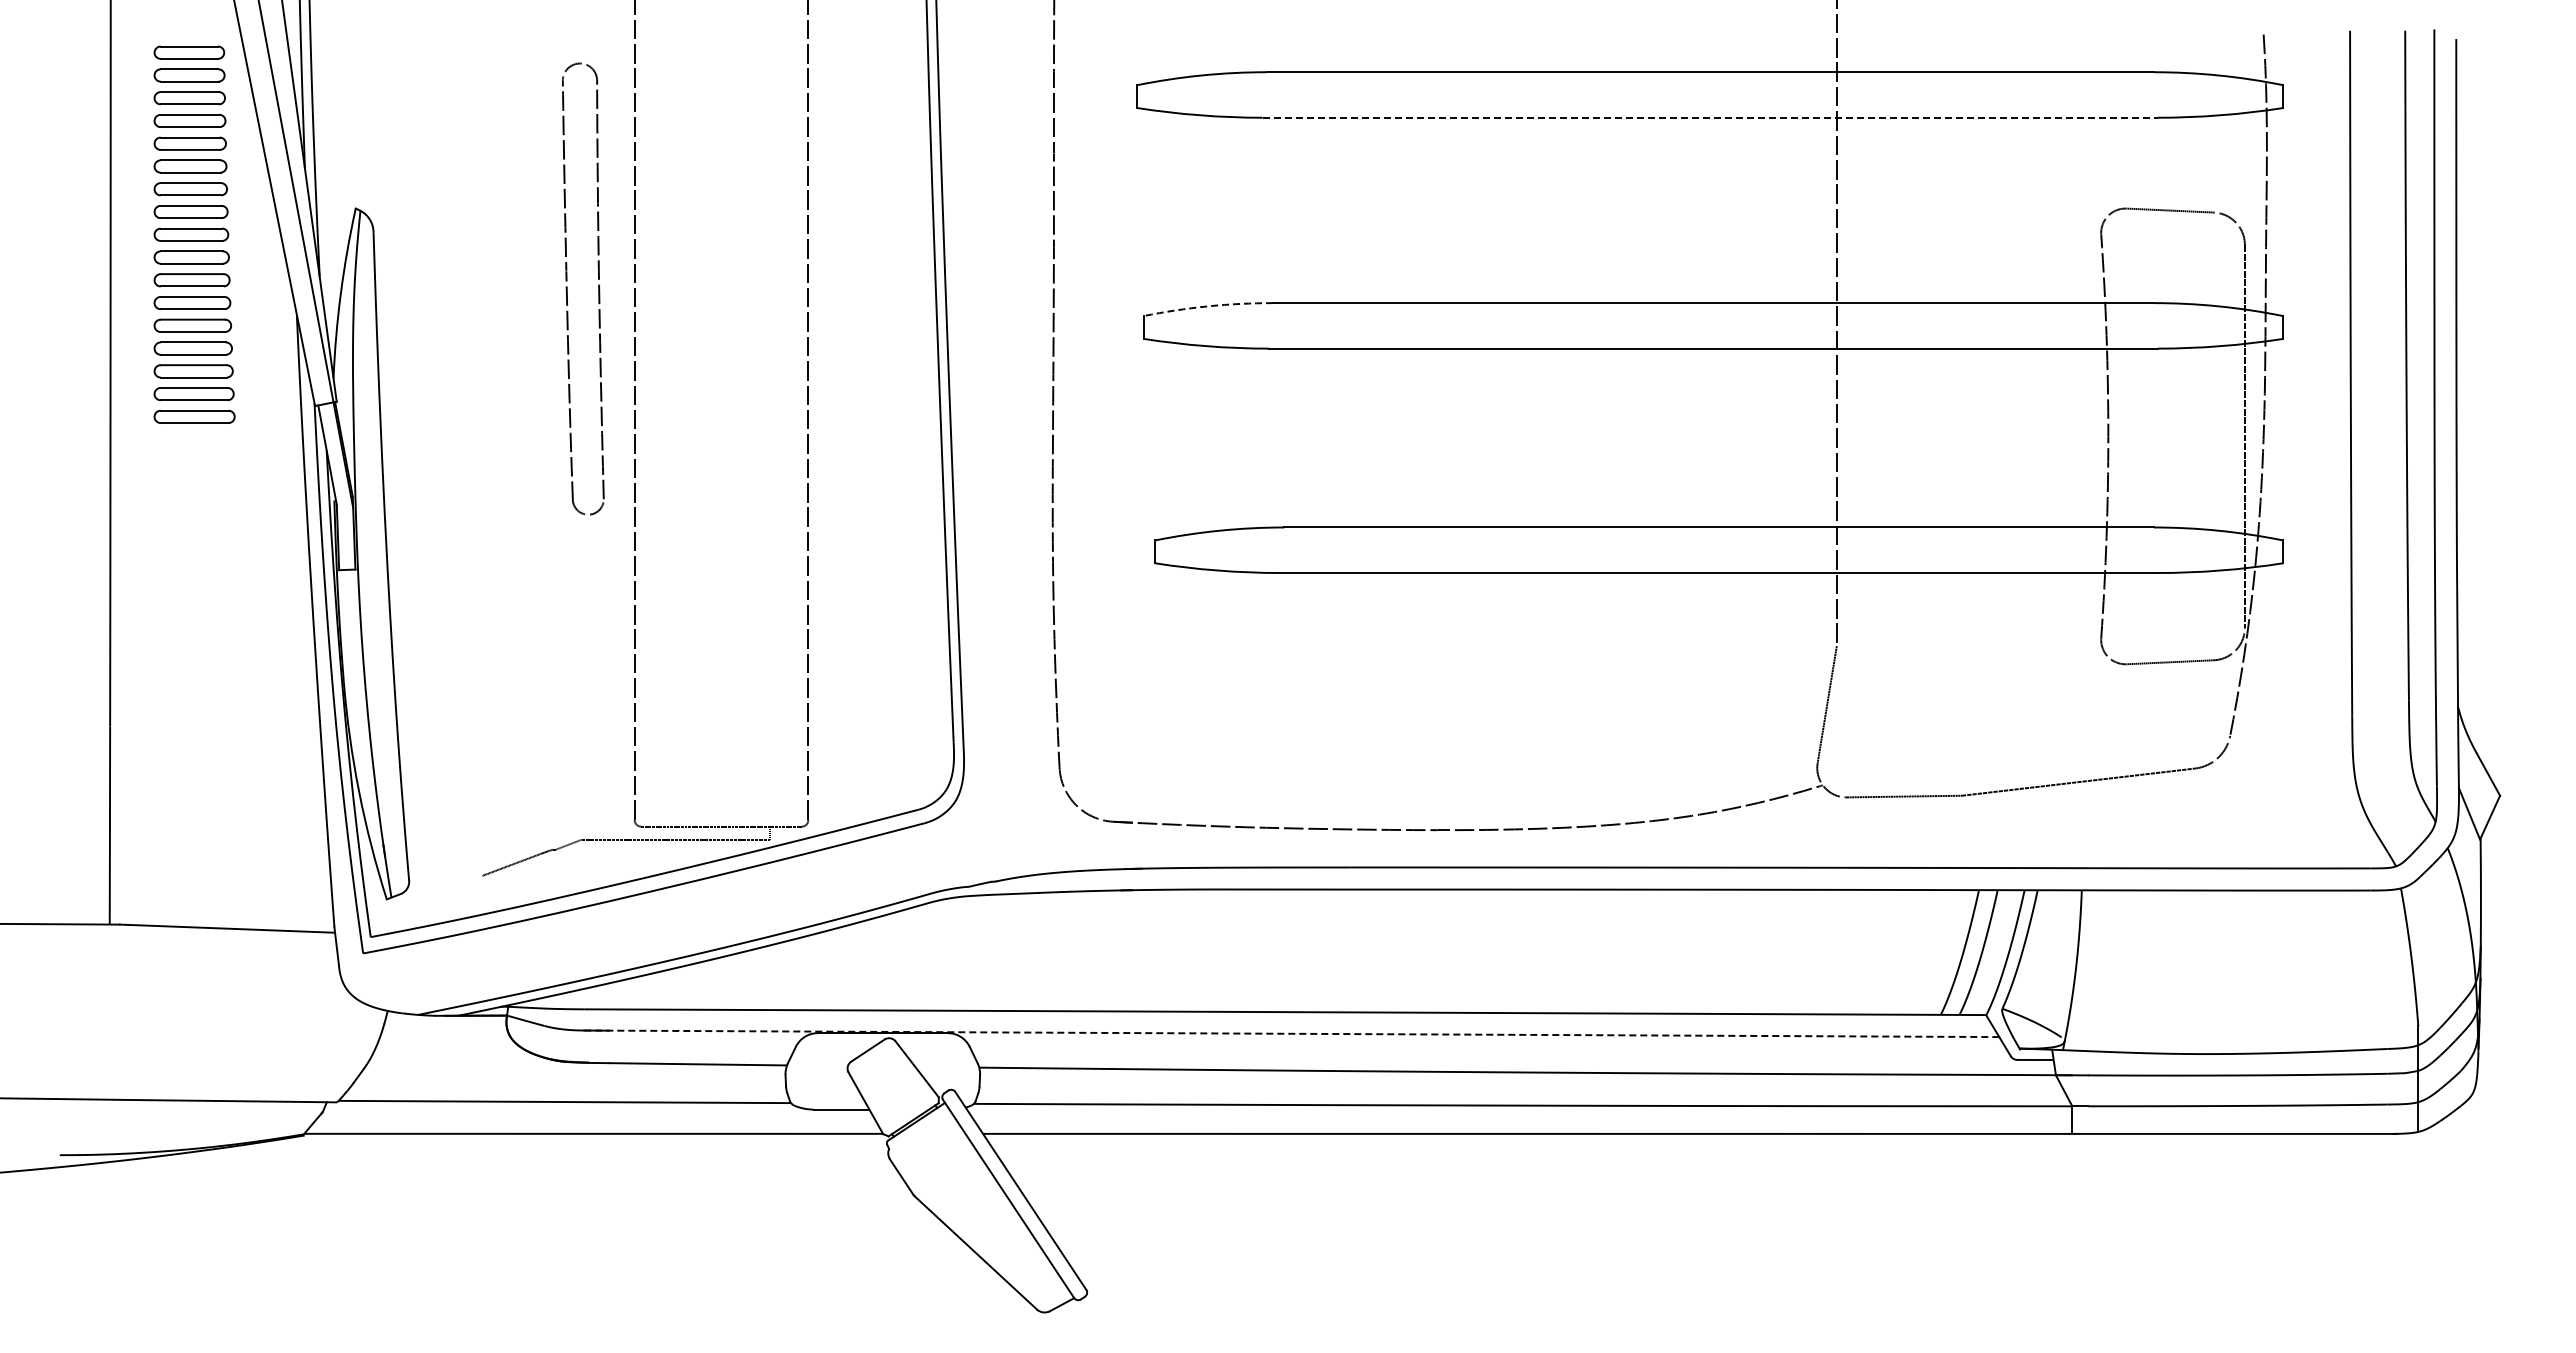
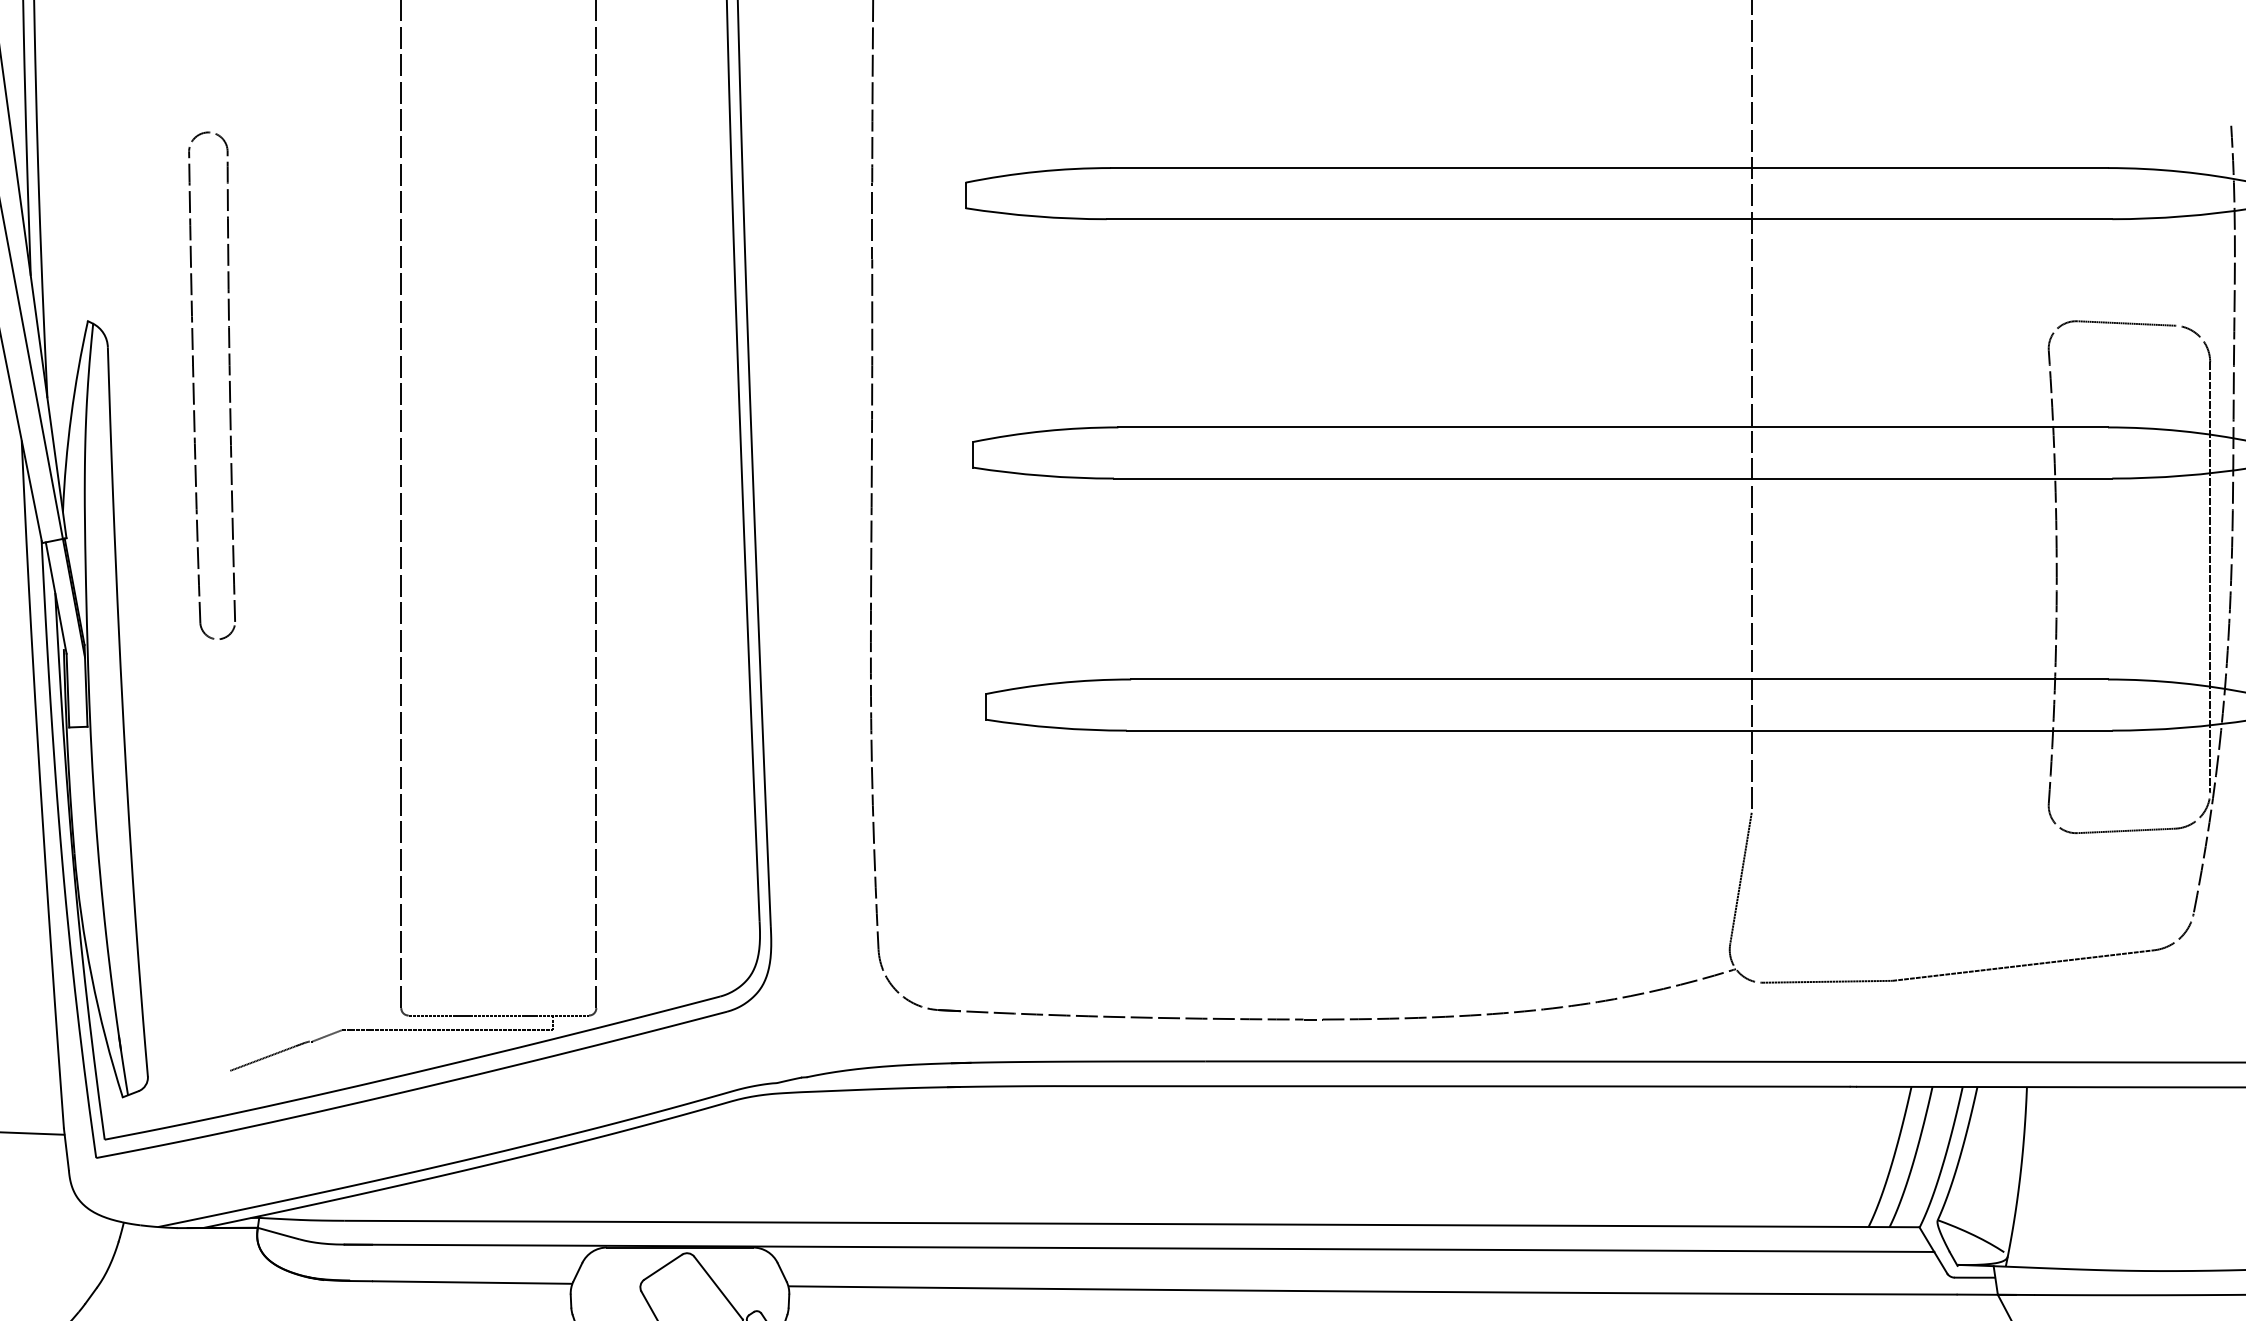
line: (1710, 117) -> (1609, 218), dashed -> solid
part: (598, 288) -> (229, 385), moved
arc: (1207, 306) -> (1044, 431), dashed -> solid
line: (1291, 1033) -> (1139, 1247), dashed -> solid

